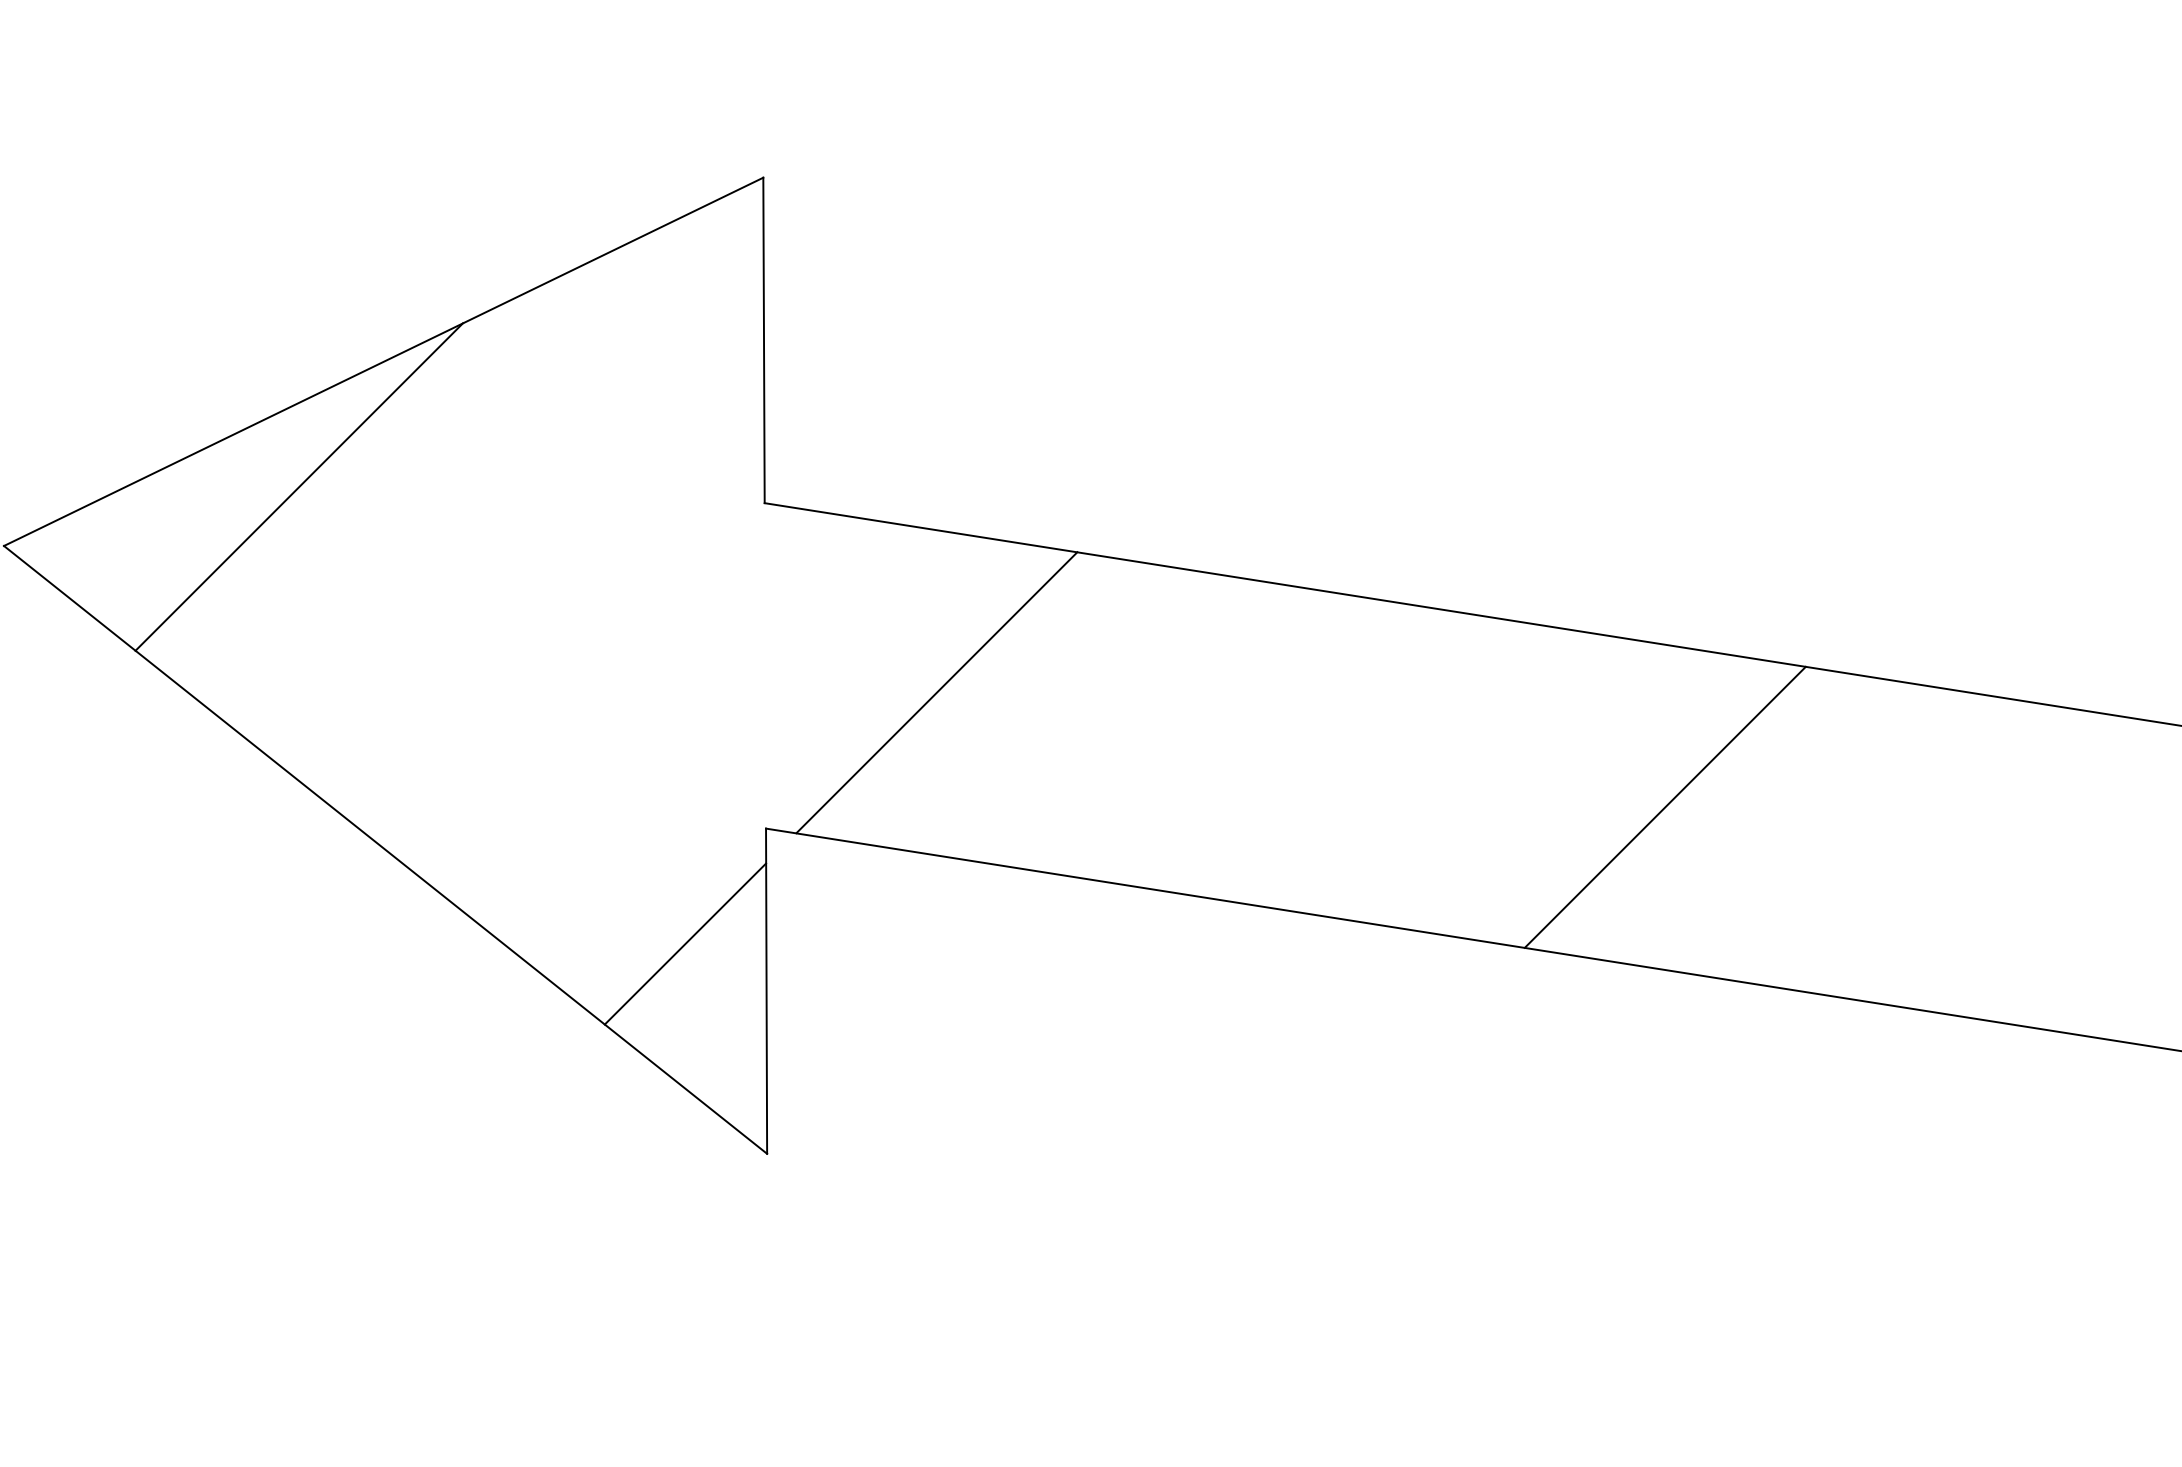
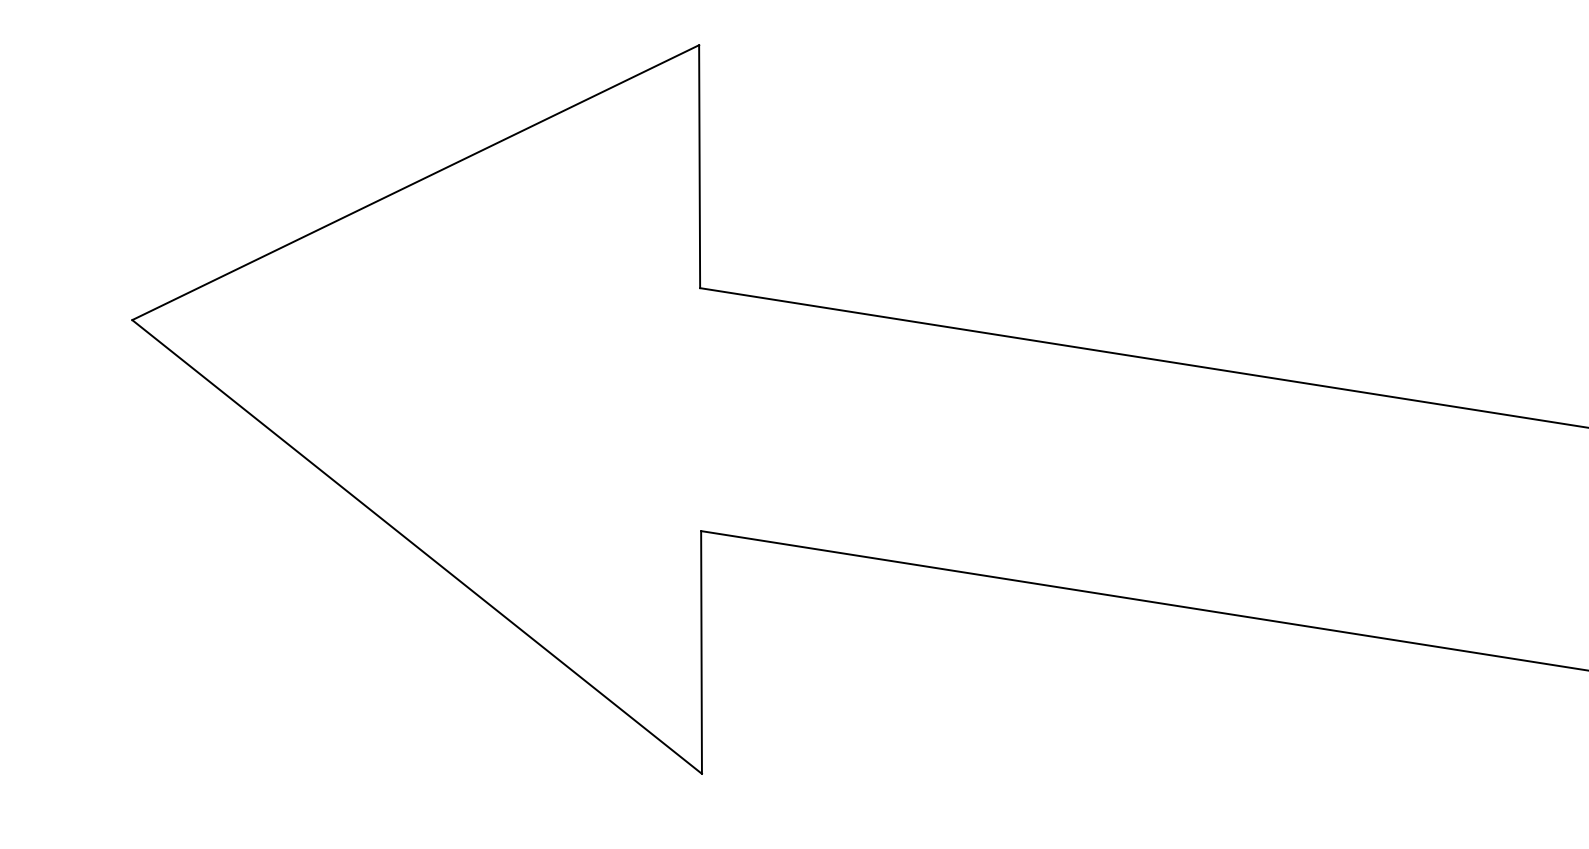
line: (299, 486) -> (352, 275), removed
line: (936, 692) -> (828, 429), removed
line: (1664, 806) -> (1371, 514), removed
line: (685, 943) -> (641, 616), removed

